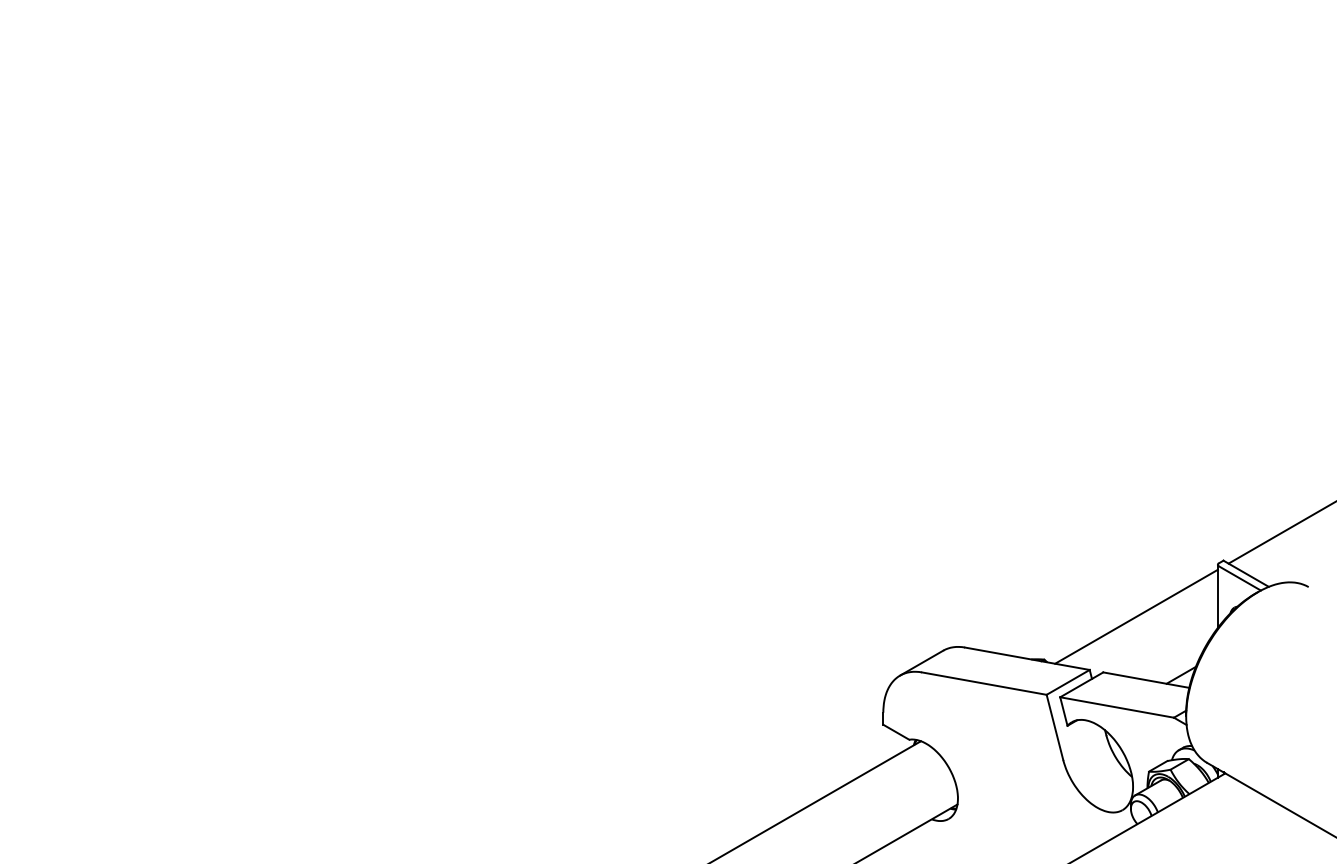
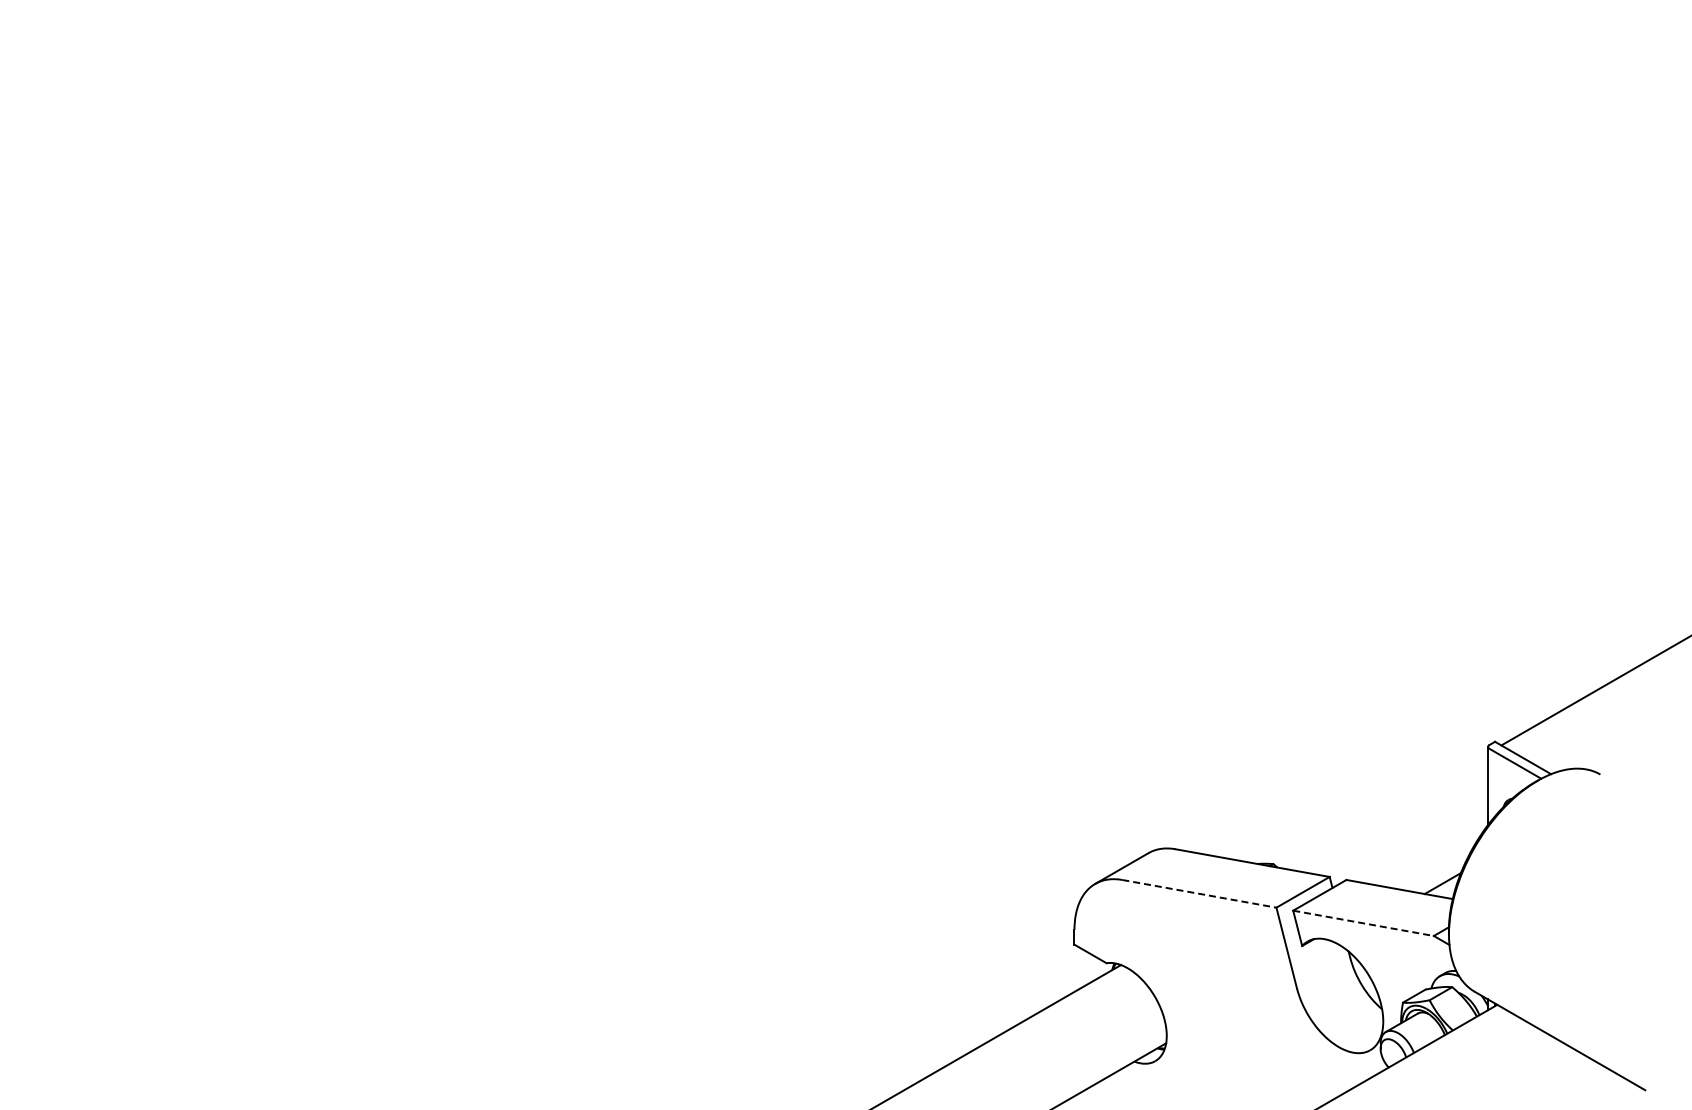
line: (1136, 617) -> (1387, 811), removed
line: (984, 683) -> (1199, 893), solid -> dashed
line: (1117, 707) -> (1364, 923), solid -> dashed

